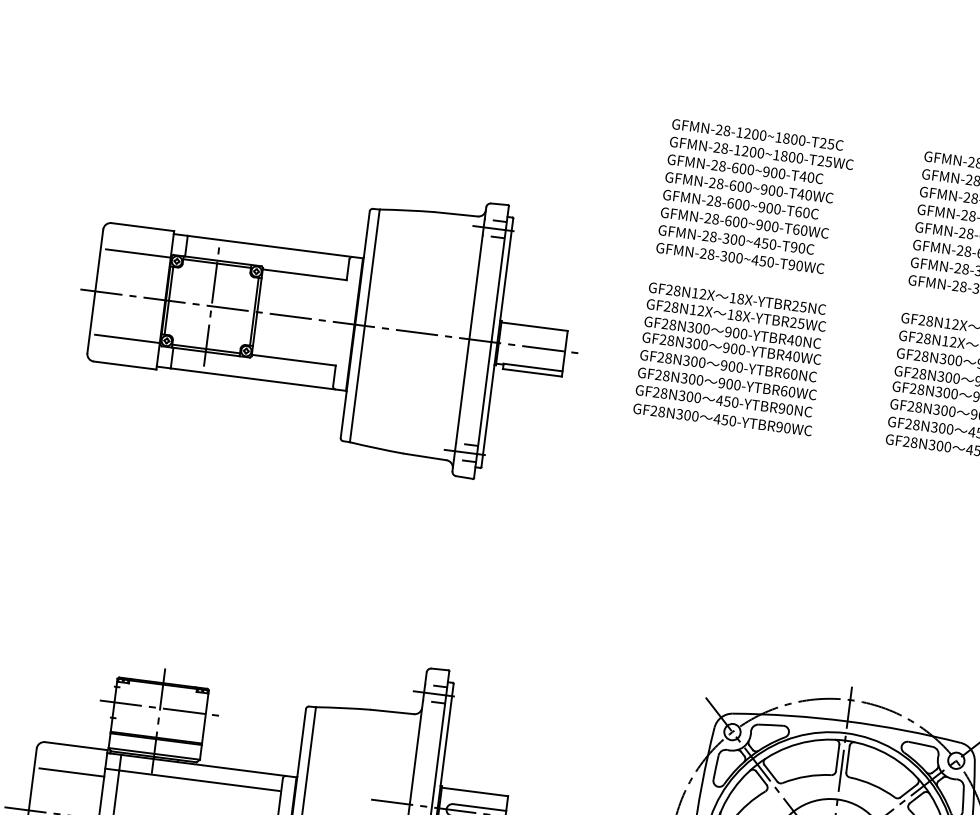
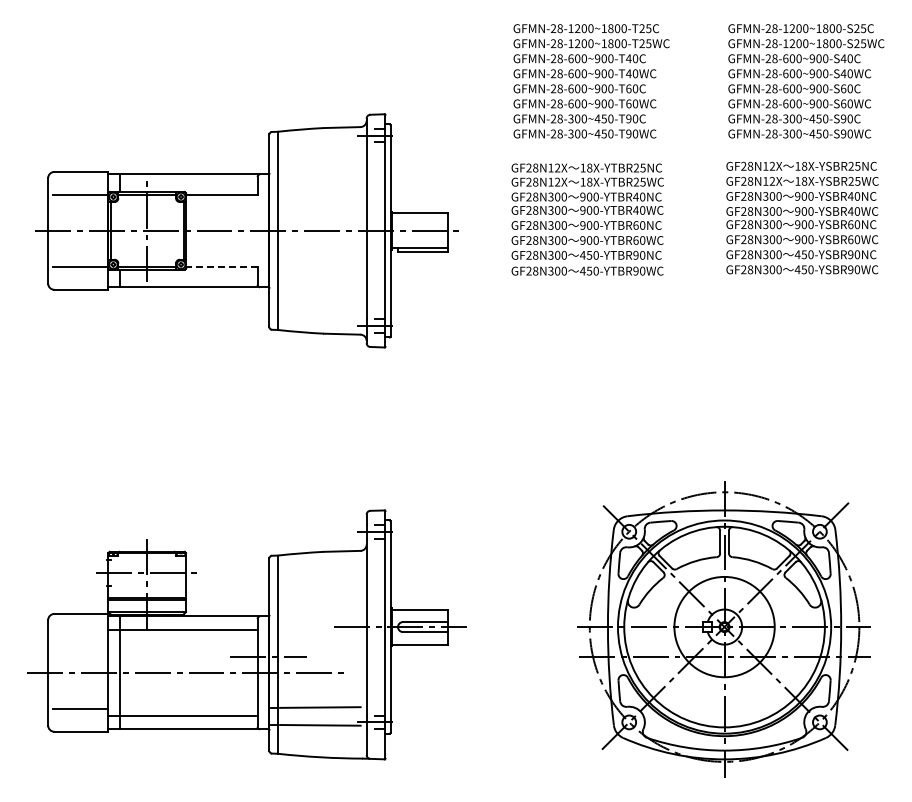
line: (293, 360) -> (221, 267), solid -> dashed
line: (71, 772) -> (79, 636), removed

